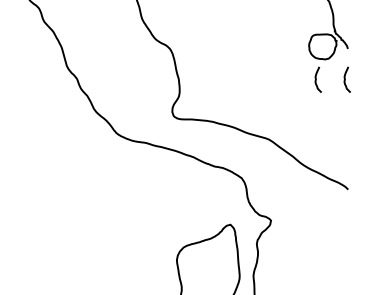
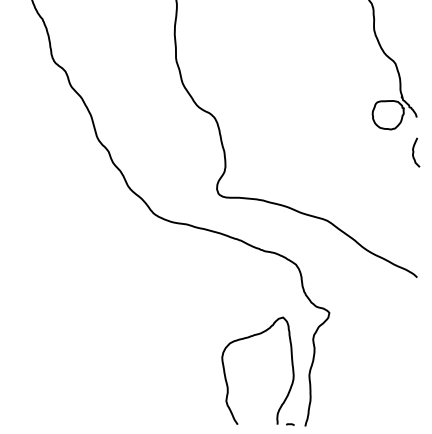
curve: (316, 79) -> (381, 152), removed

